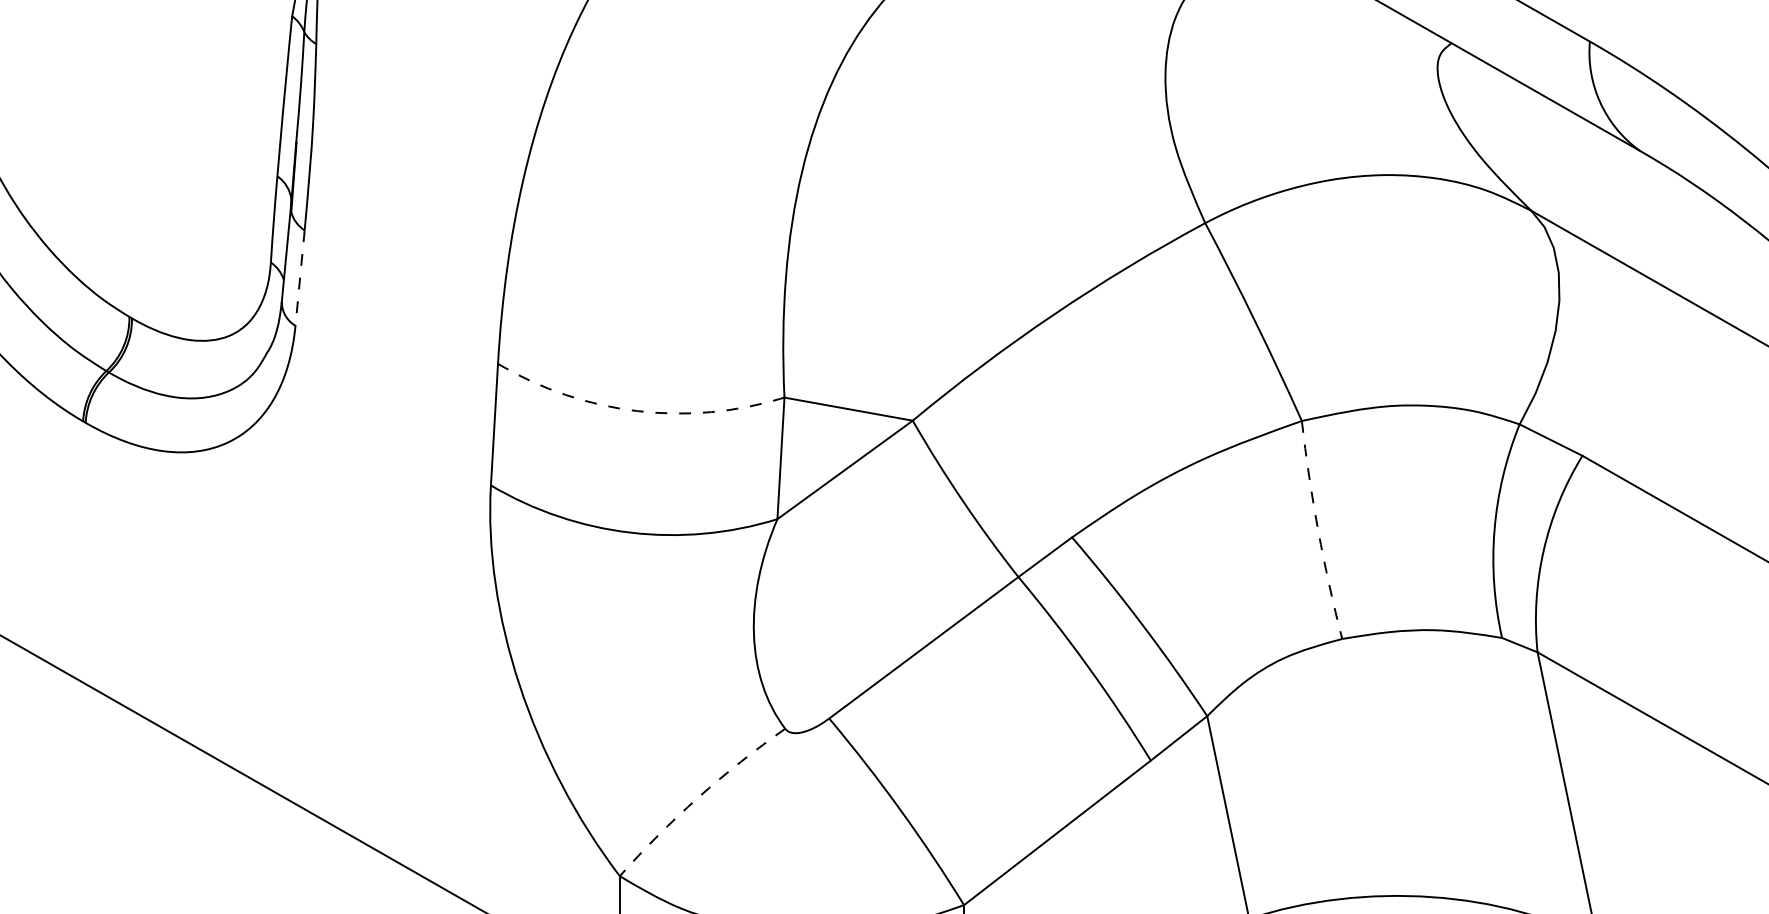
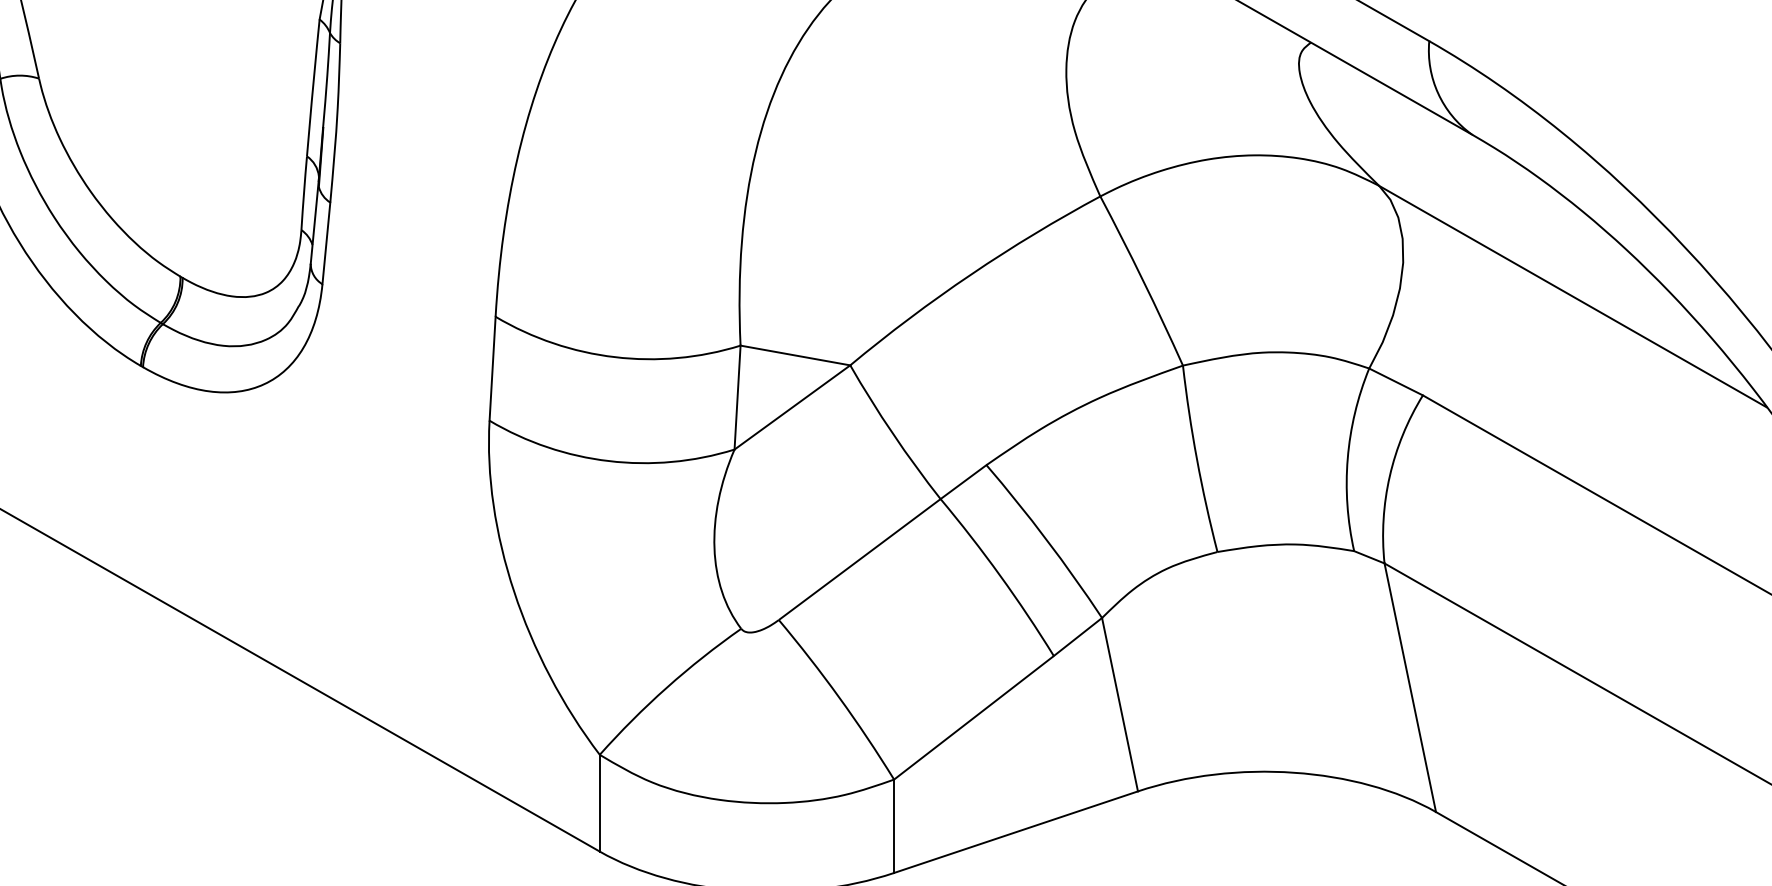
line: (300, 278) -> (326, 243), dashed -> solid
arc: (638, 411) -> (615, 357), dashed -> solid
arc: (1318, 530) -> (1197, 459), dashed -> solid
arc: (697, 797) -> (666, 687), dashed -> solid

